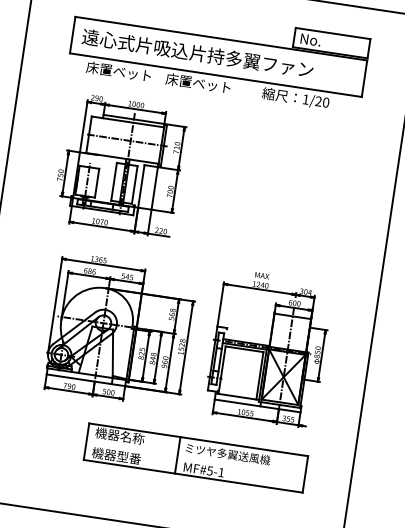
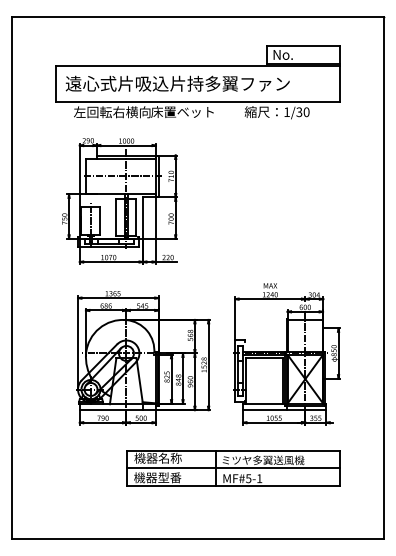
text: (126, 73) -> (112, 112), 床置ベット -> 左回転右横向
text: (318, 101) -> (299, 112), 1/20 -> 1/30
line: (196, 458) -> (233, 468), added

